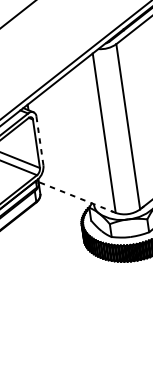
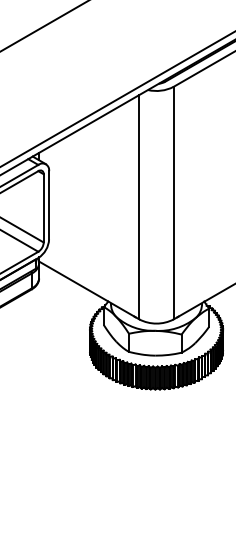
line: (40, 140) -> (49, 204), dashed -> solid
line: (77, 197) -> (89, 290), dashed -> solid

